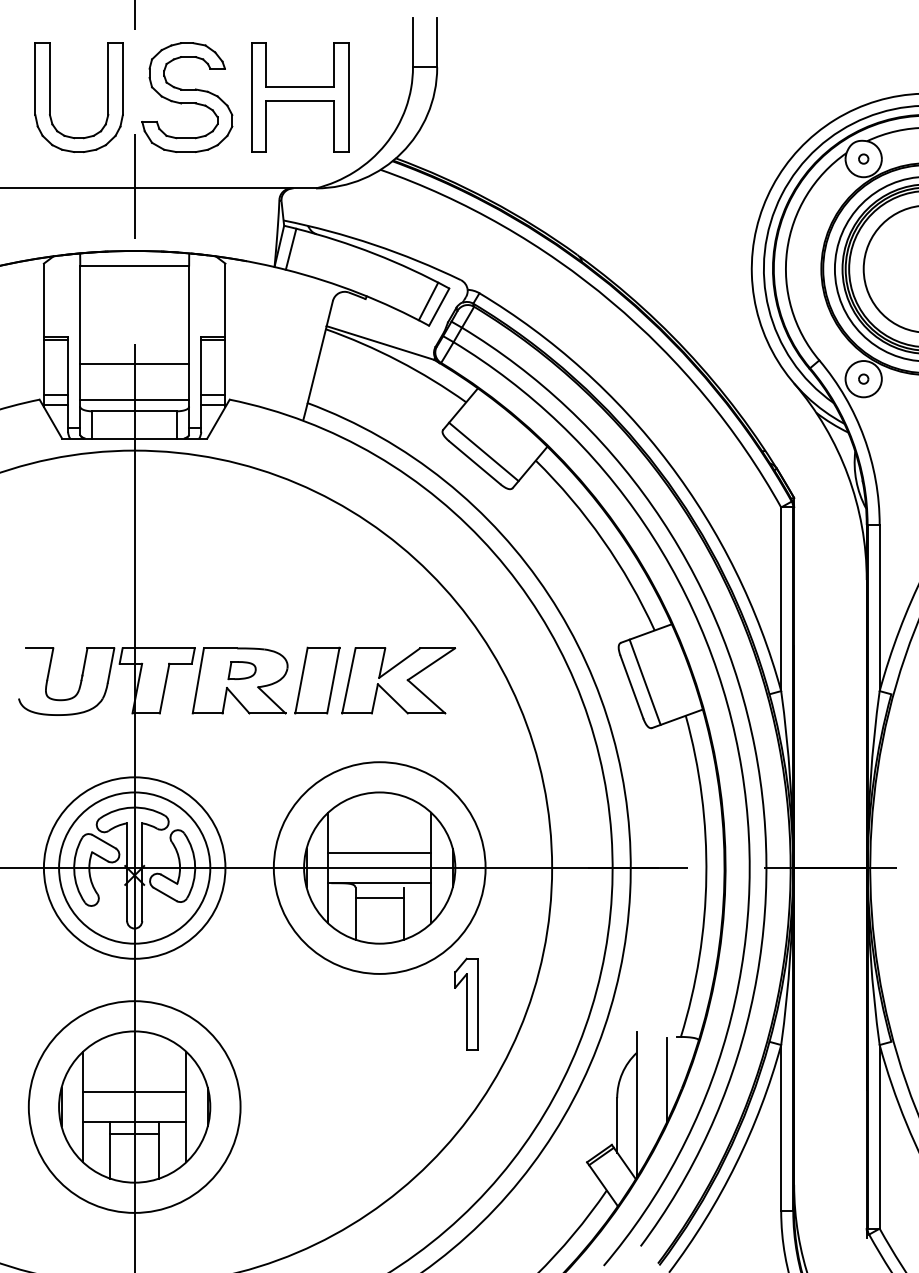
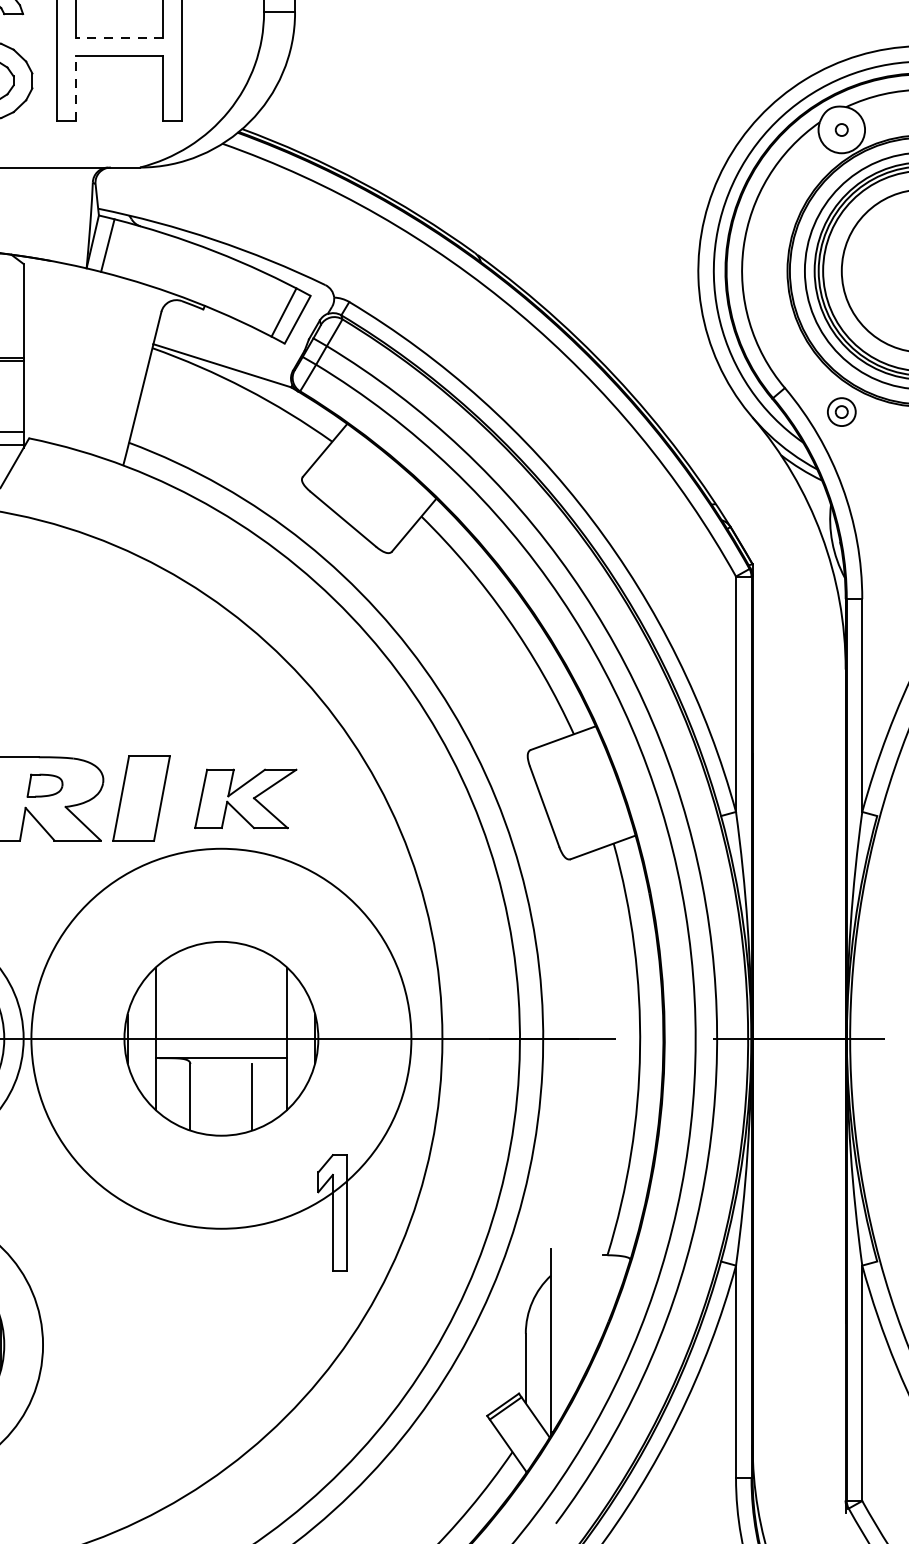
line: (299, 87) -> (118, 38), solid -> dashed
line: (266, 126) -> (76, 88), solid -> dashed
circle: (863, 379) -> (841, 412), size x0.6
line: (483, 451) -> (354, 504), removed
part: (398, 680) -> (245, 798), size x0.7
line: (644, 681) -> (560, 799), removed
line: (379, 852) -> (221, 1018), removed
circle: (379, 867) -> (221, 1038), size x1.4
line: (379, 898) -> (221, 1077), removed
line: (667, 1079) -> (590, 1309), removed

